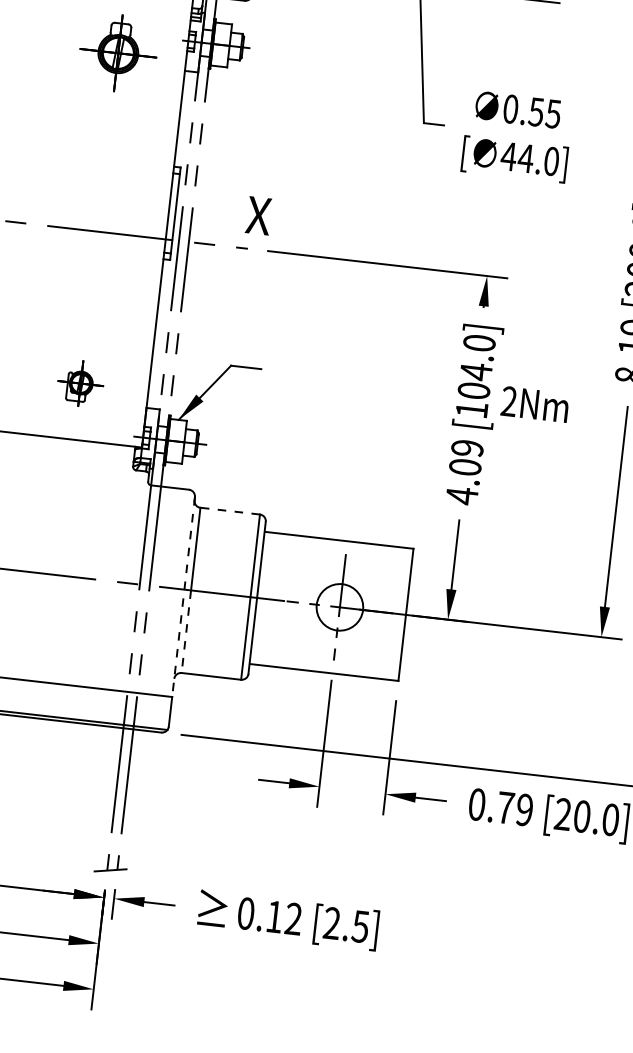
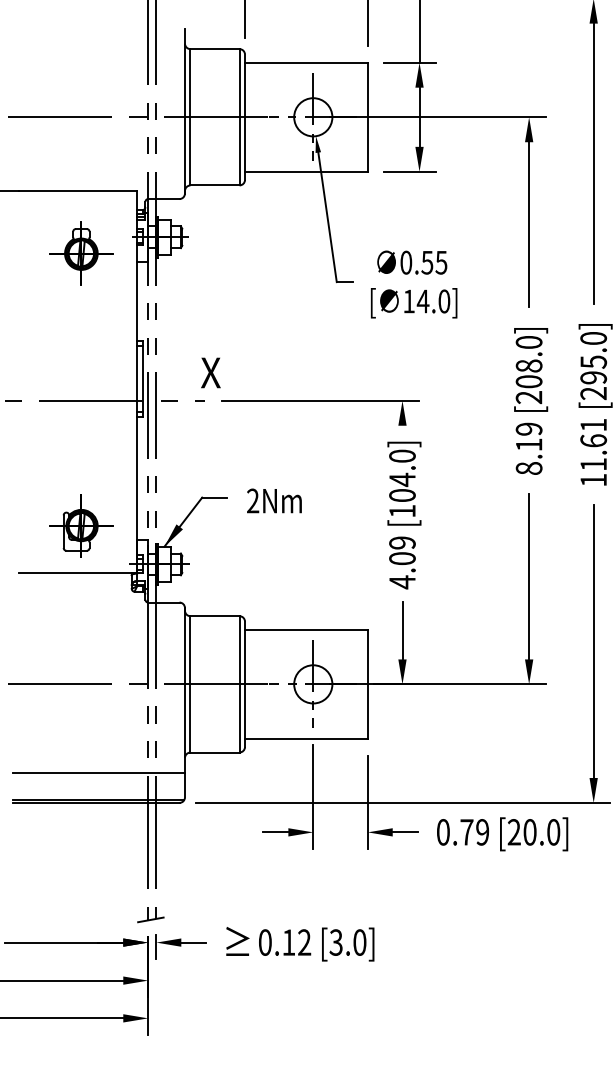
text: (508, 156) -> (408, 301), 44.0] -> 14.0]
part: (80, 382) -> (81, 525), size x1.67
text: (535, 403) -> (274, 500), moved
line: (230, 511) -> (215, 616), dashed -> solid
line: (182, 597) -> (184, 690), dashed -> solid
line: (186, 631) -> (190, 718), dashed -> solid
text: (345, 924) -> (347, 942), [2.5] -> [3.0]

